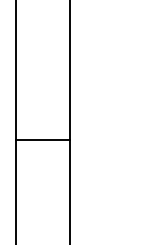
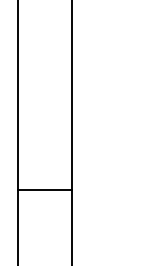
line: (42, 139) -> (44, 190), moved

